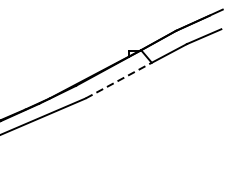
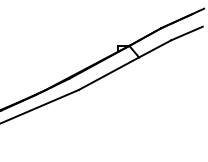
line: (119, 80) -> (109, 73), dashed -> solid

